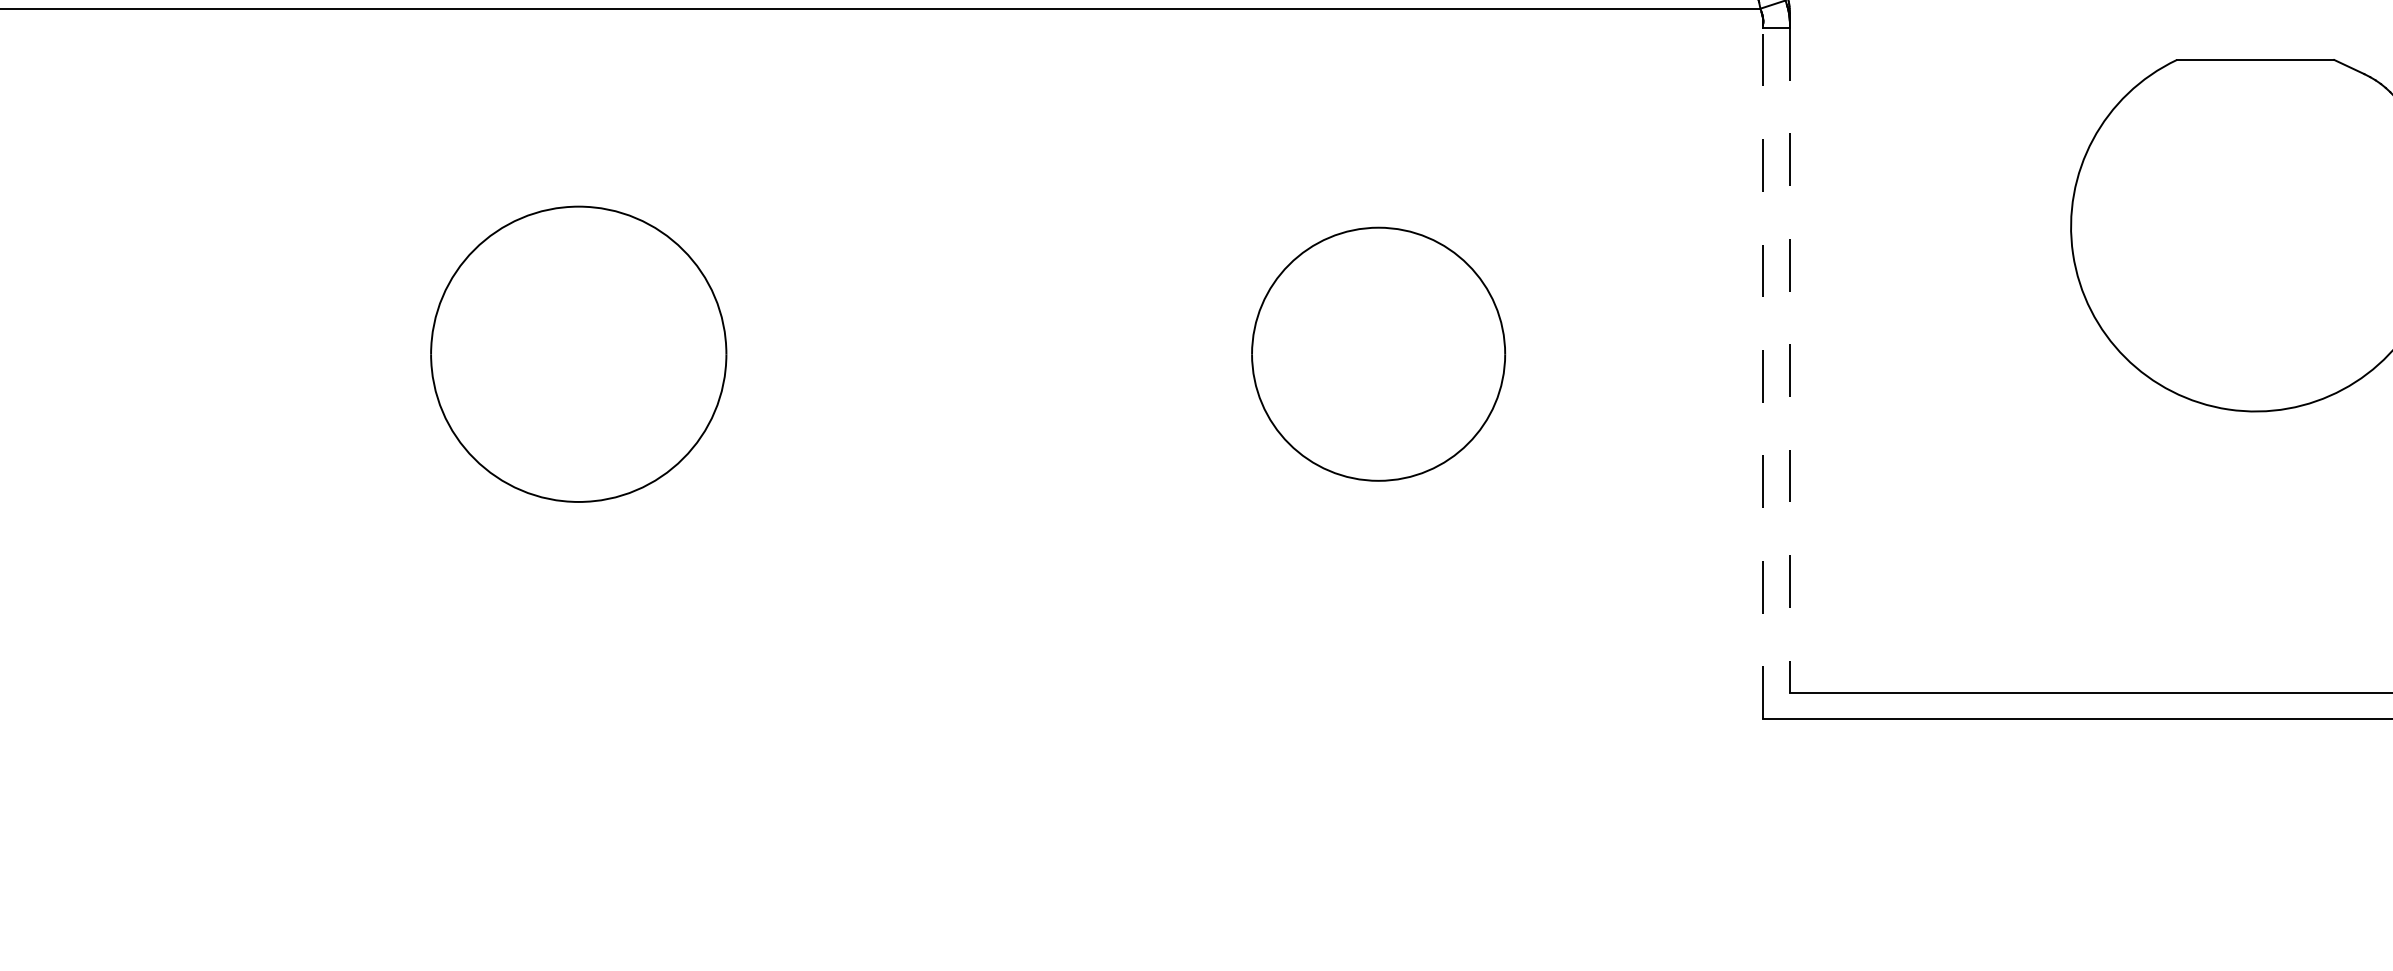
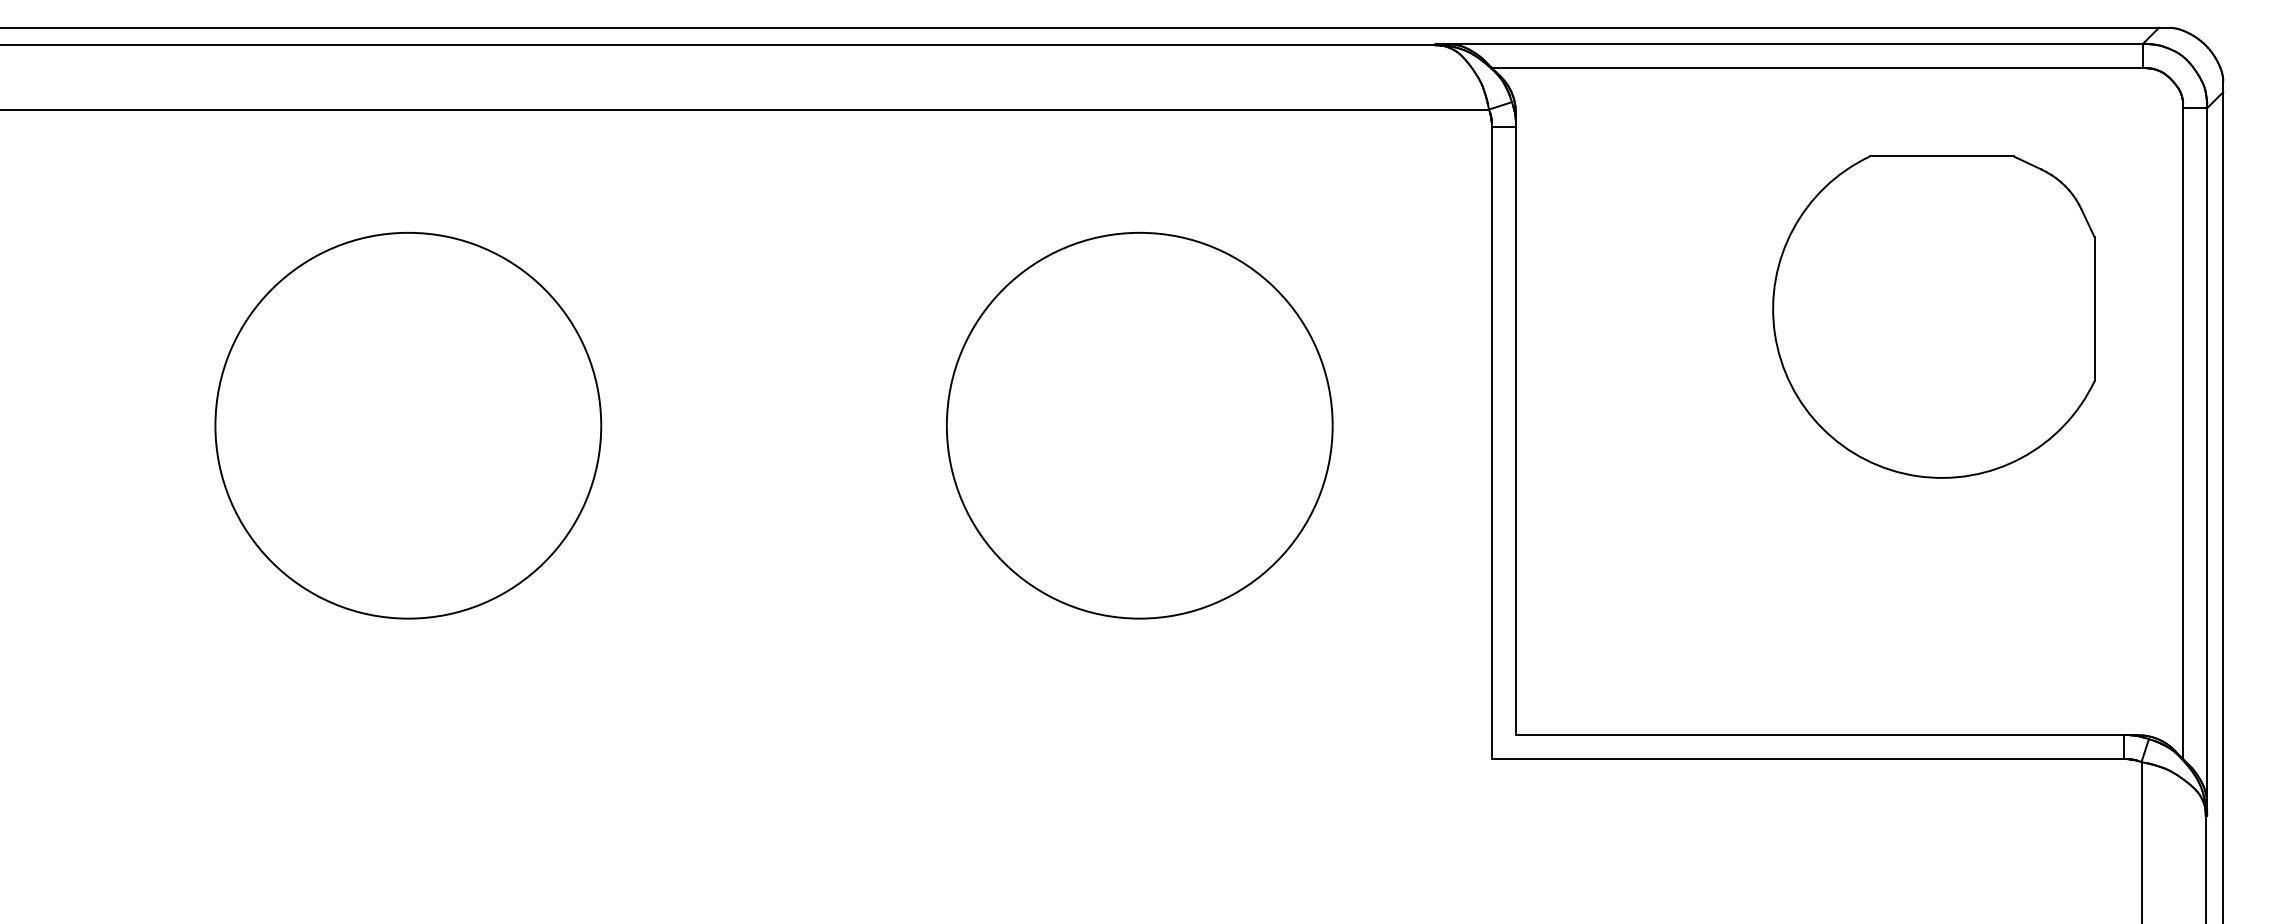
part: (578, 354) -> (408, 425), size x1.43
part: (1378, 354) -> (1139, 425), size x1.67
line: (1789, 360) -> (1515, 431), dashed -> solid
line: (1763, 372) -> (1491, 442), dashed -> solid

